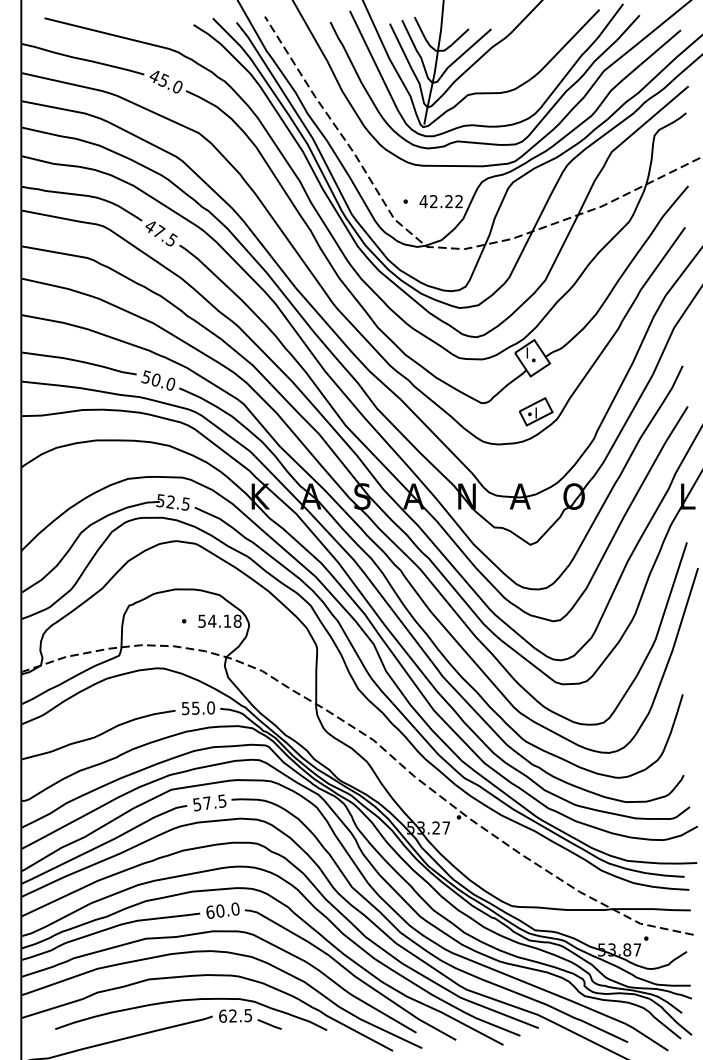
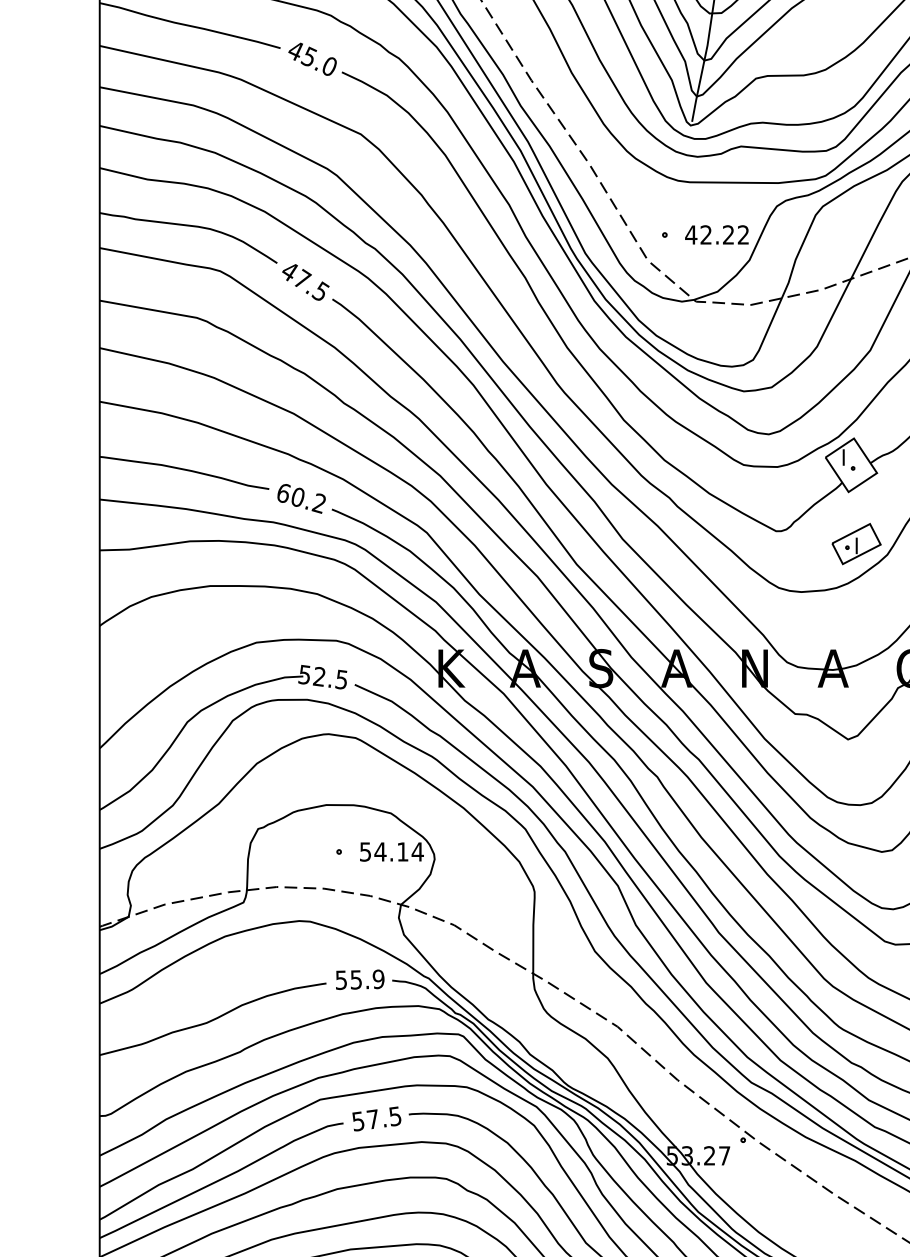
text: (158, 380) -> (301, 497), 50.0 -> 60.2
text: (237, 620) -> (417, 850), 54.18 -> 54.14
text: (210, 707) -> (377, 978), 55.0 -> 55.9

